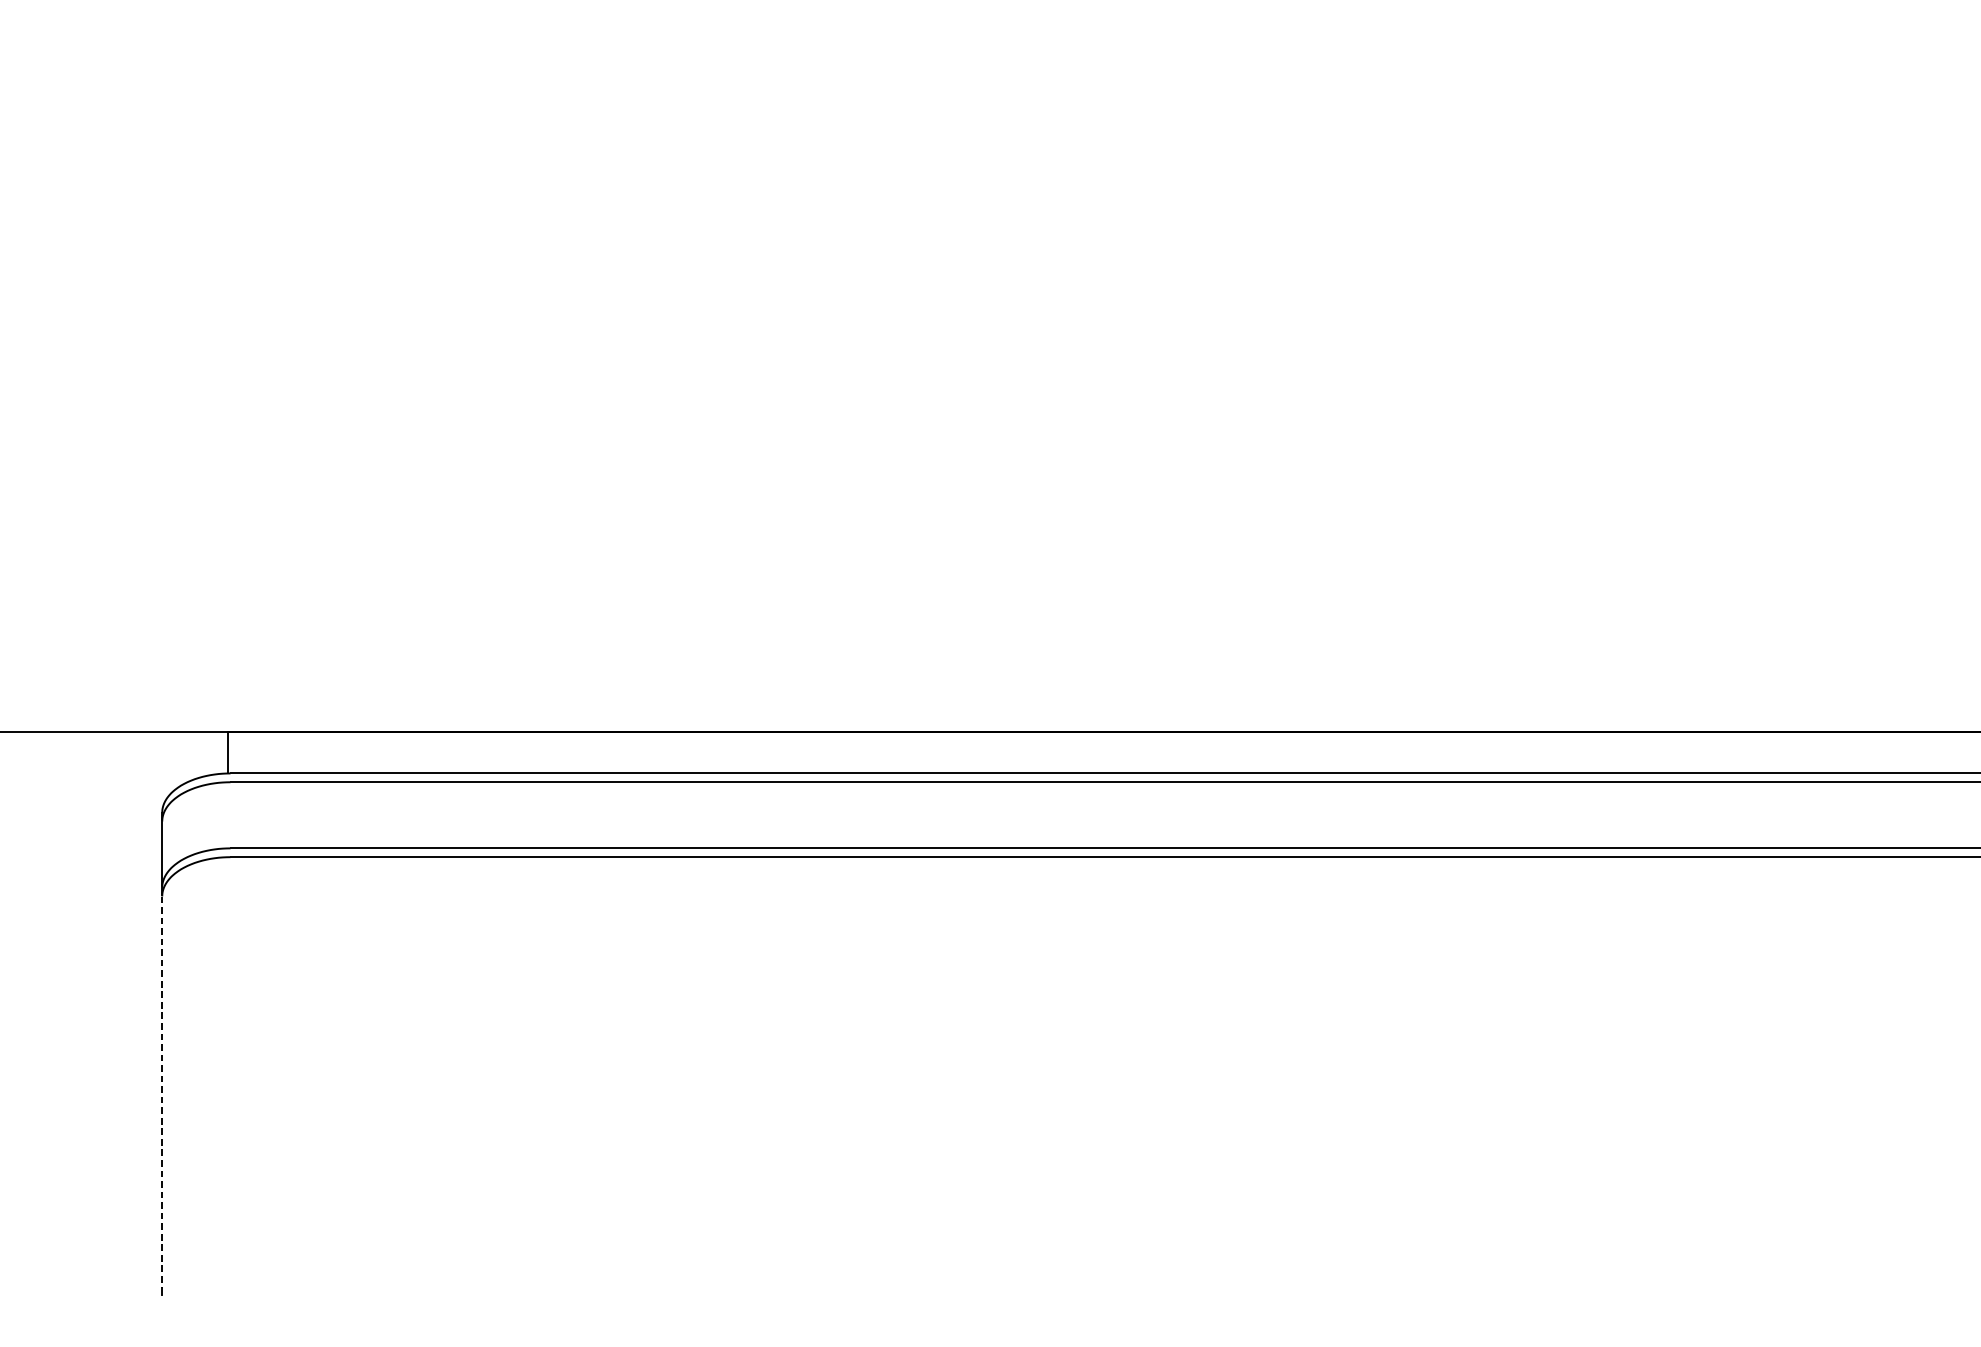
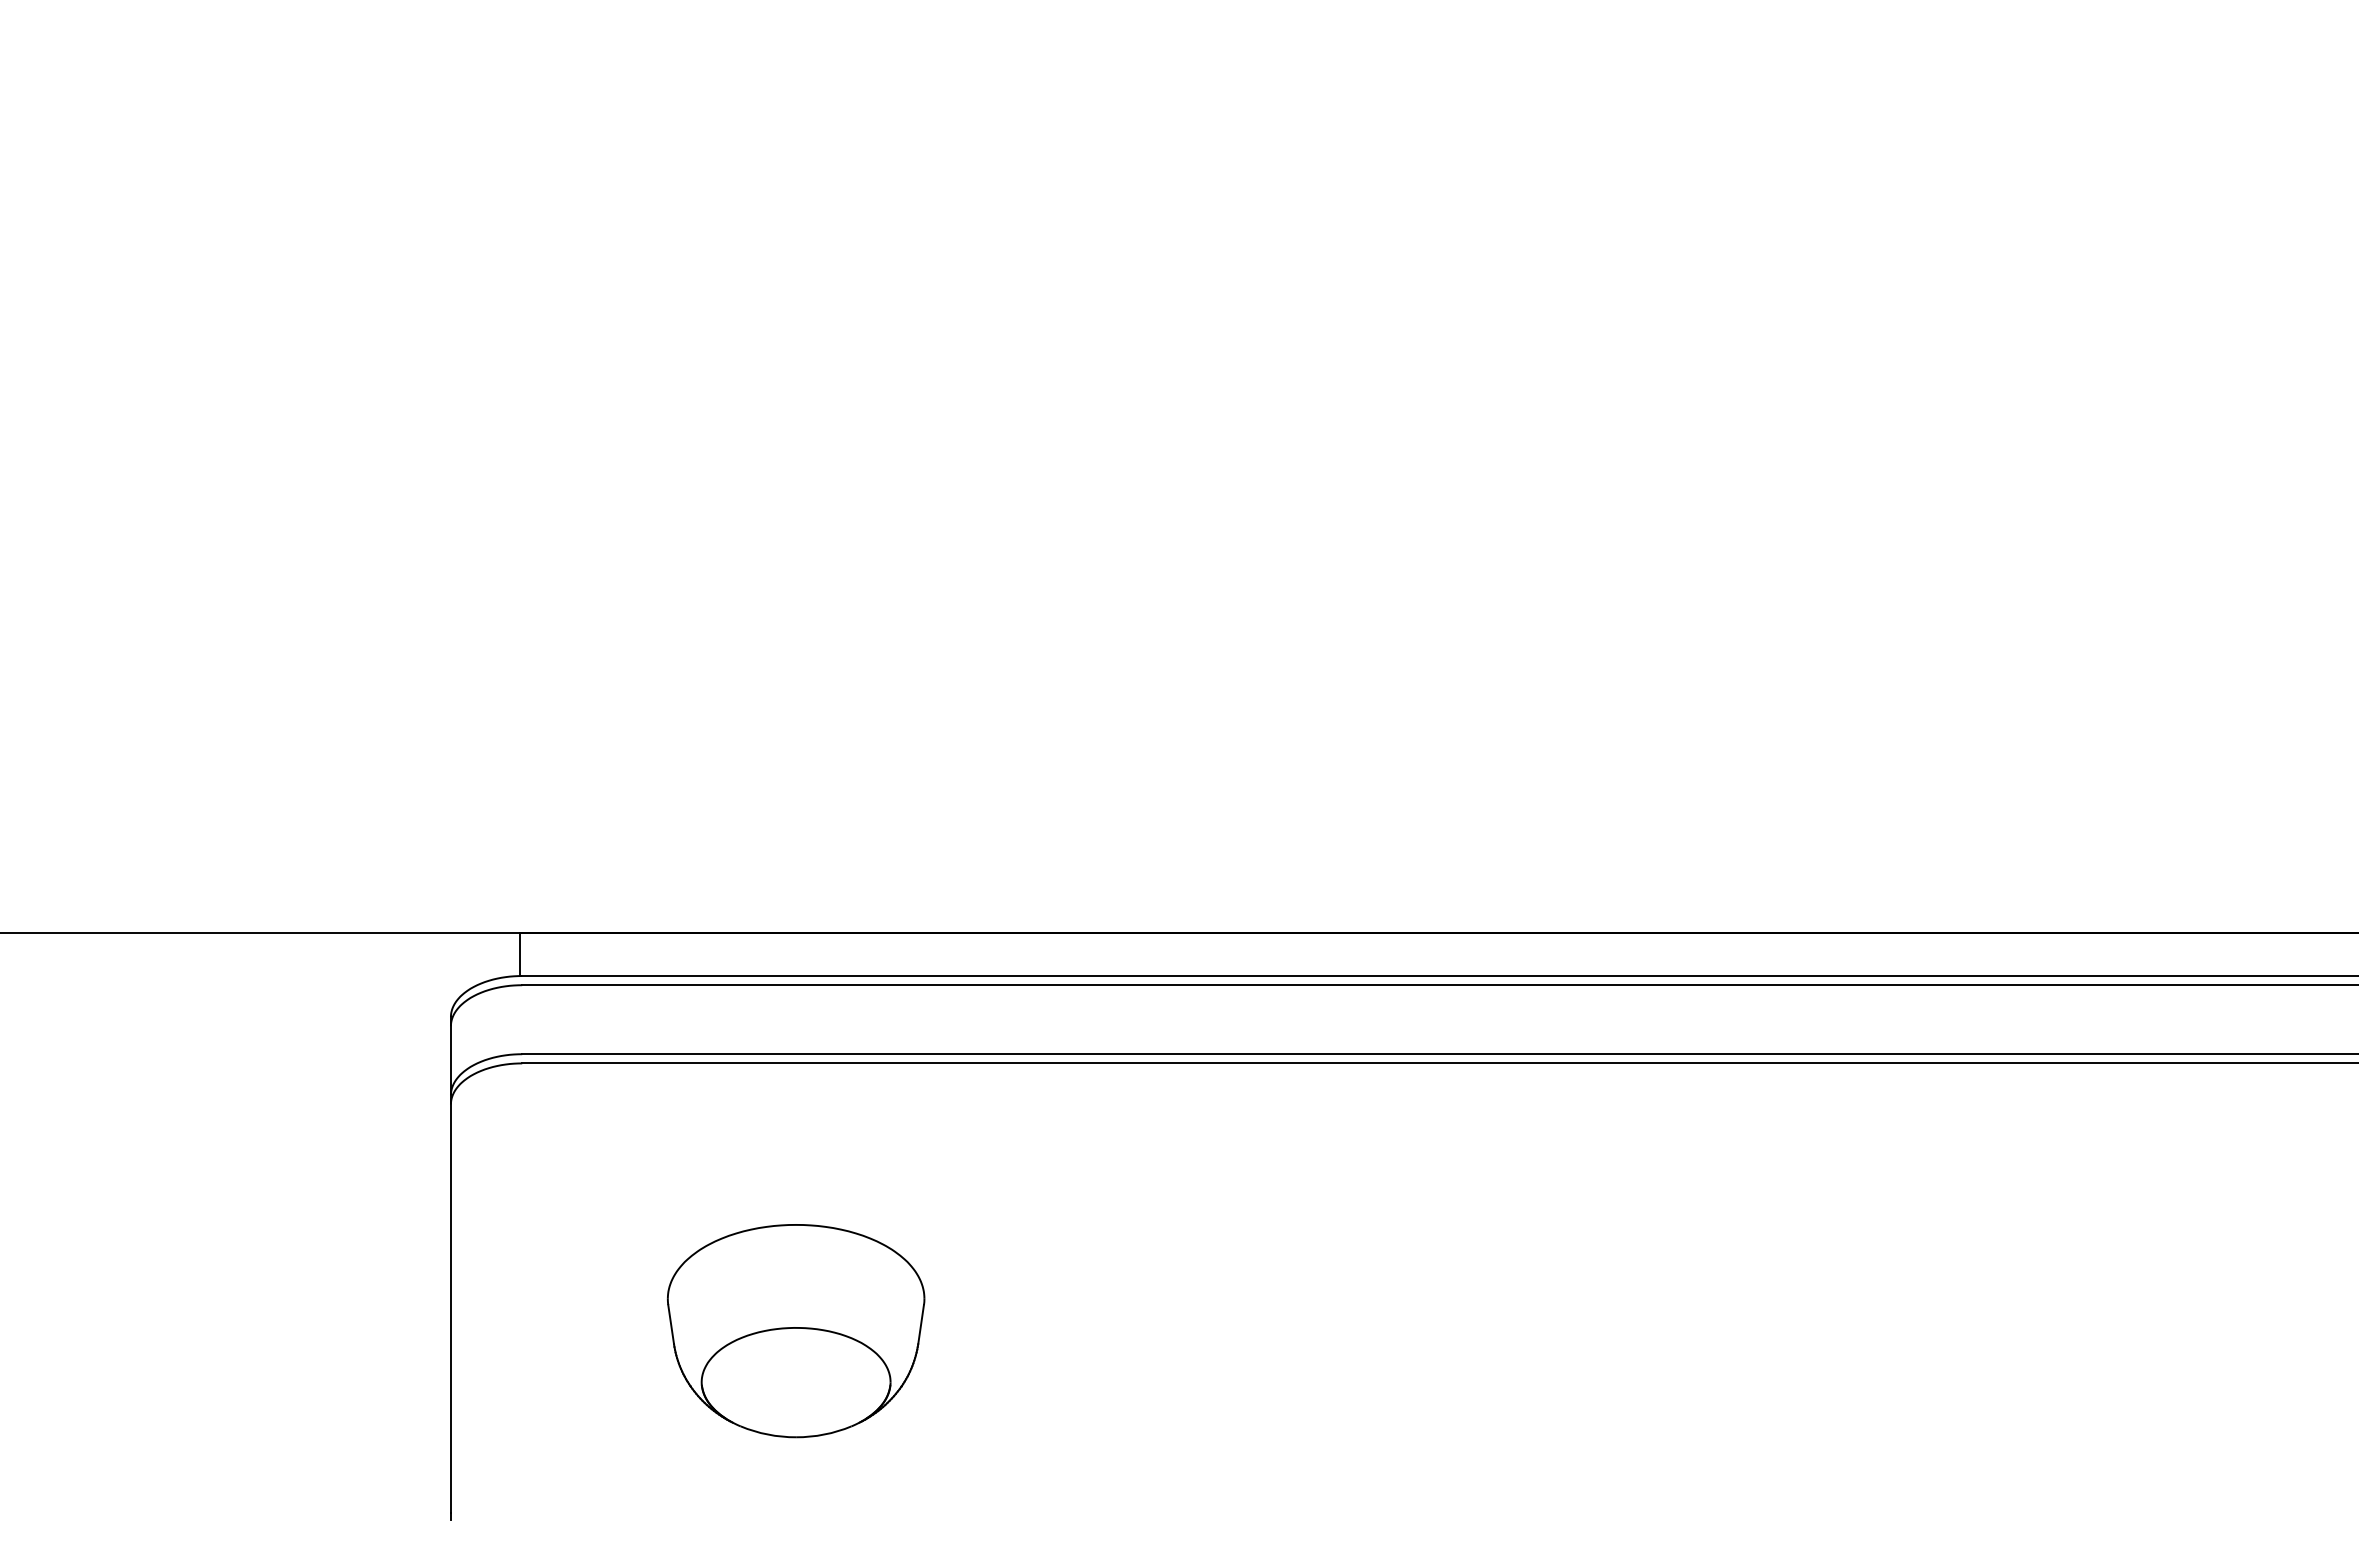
line: (161, 1092) -> (450, 1309), dashed -> solid
part: (493, 1114) -> (796, 1331), added

